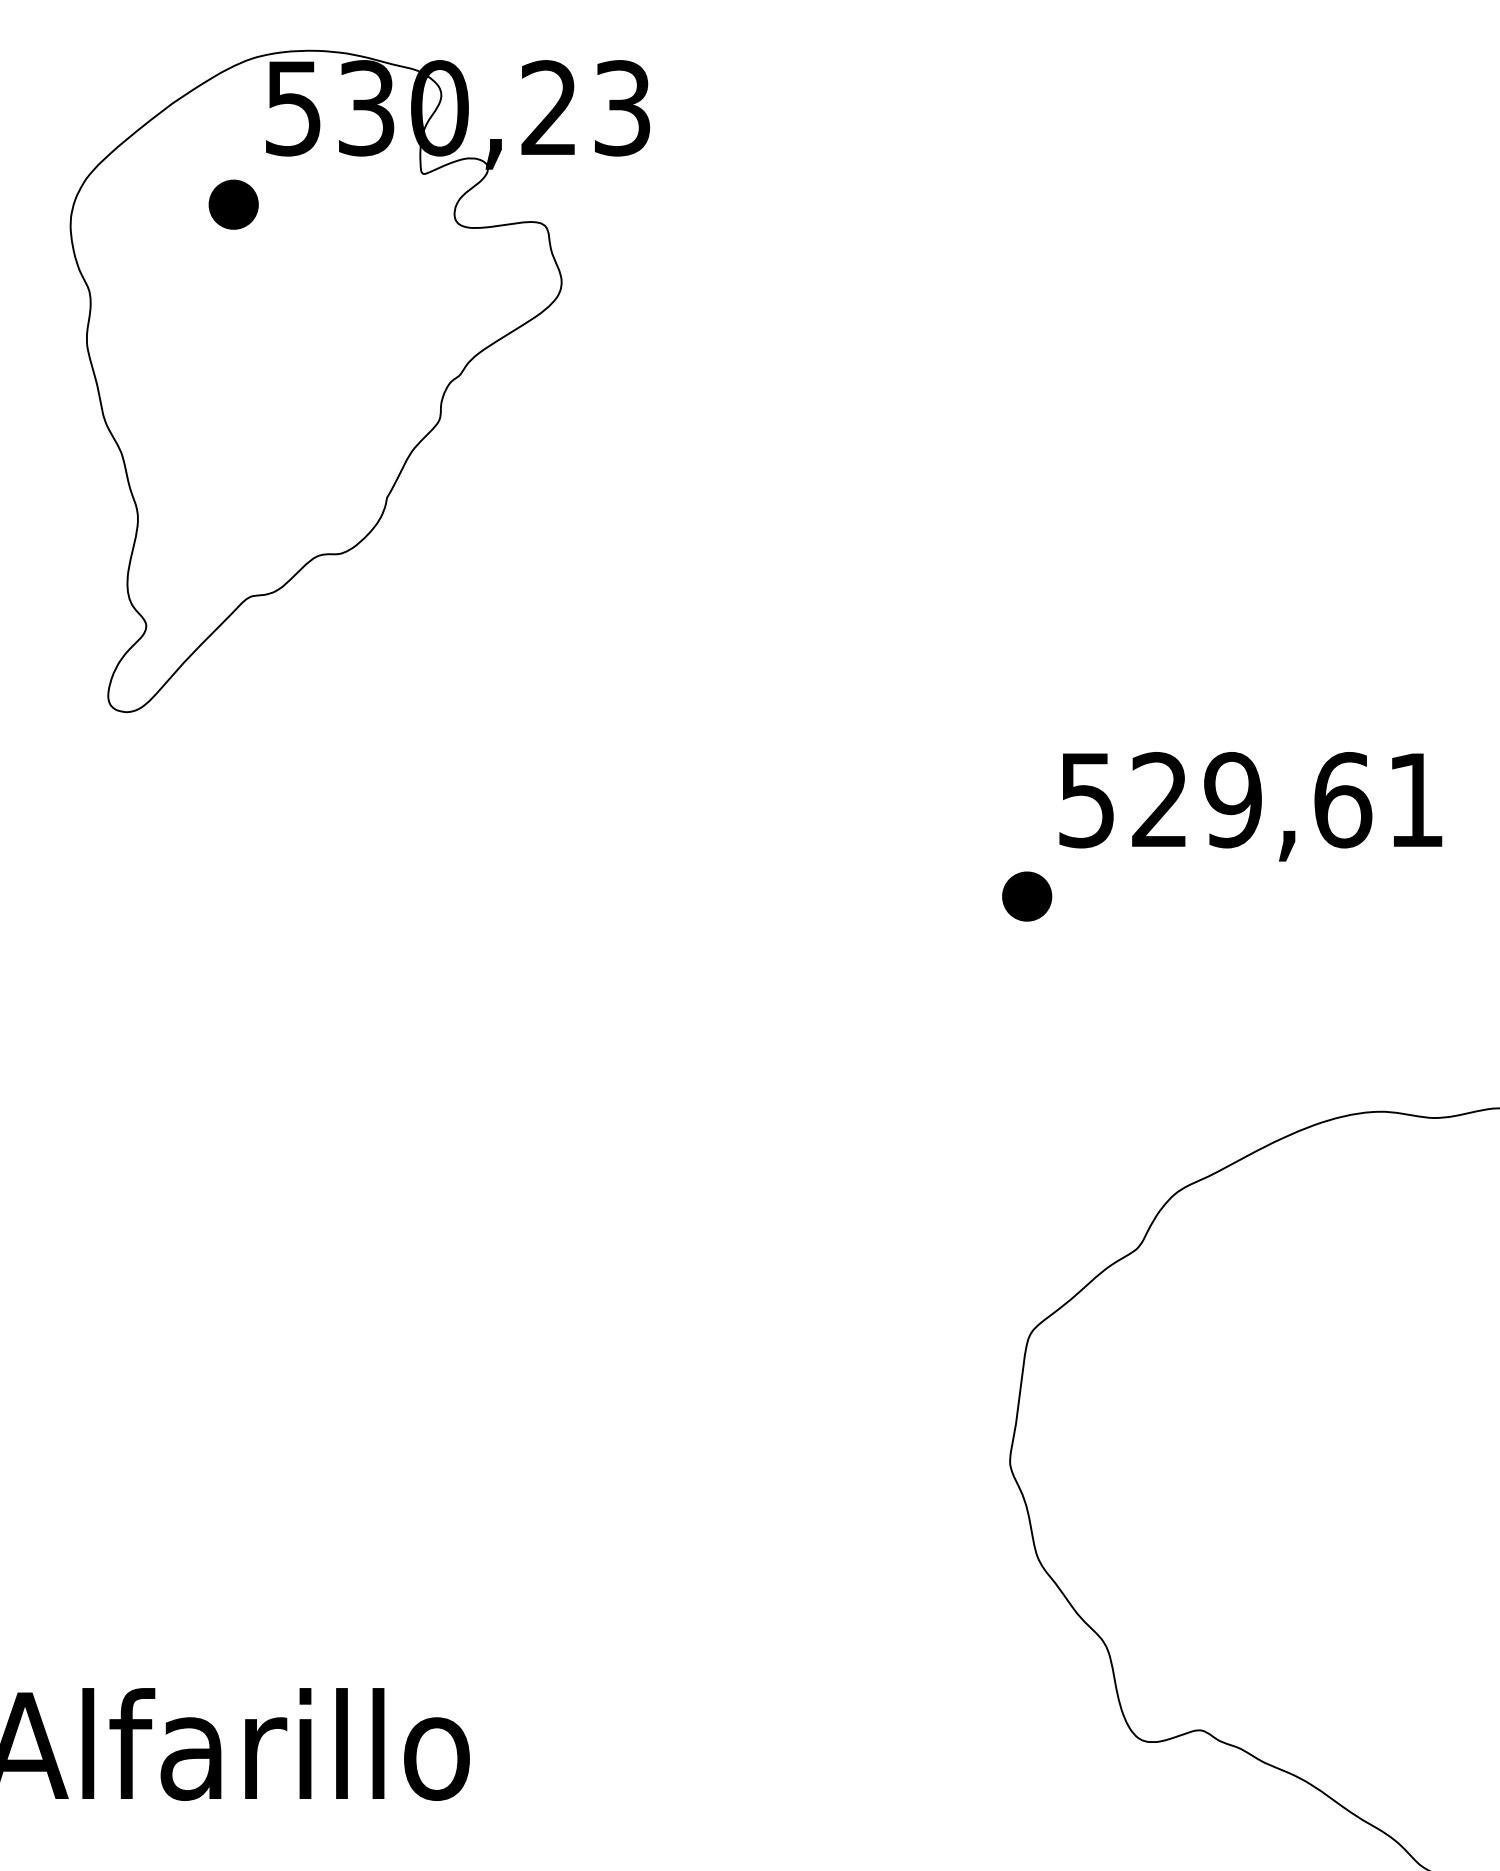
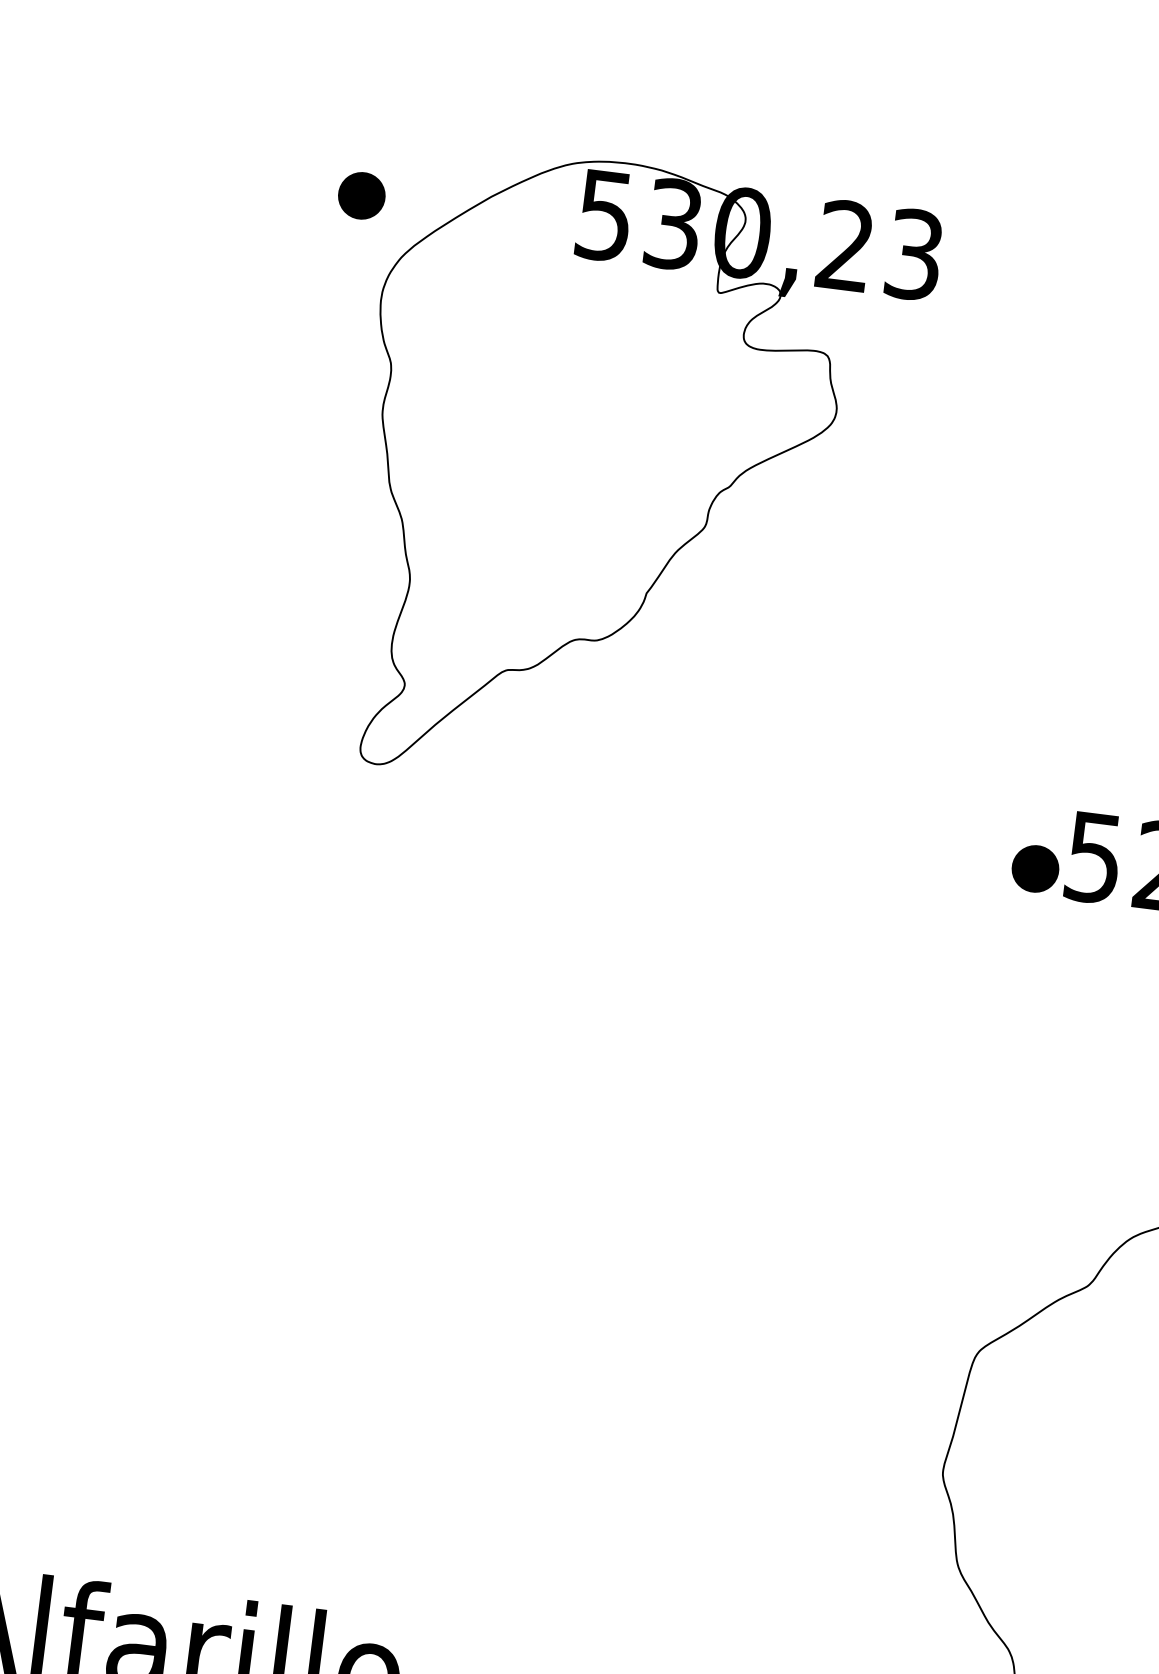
part: (359, 380) -> (634, 479), moved
part: (1027, 896) -> (1035, 868), moved

